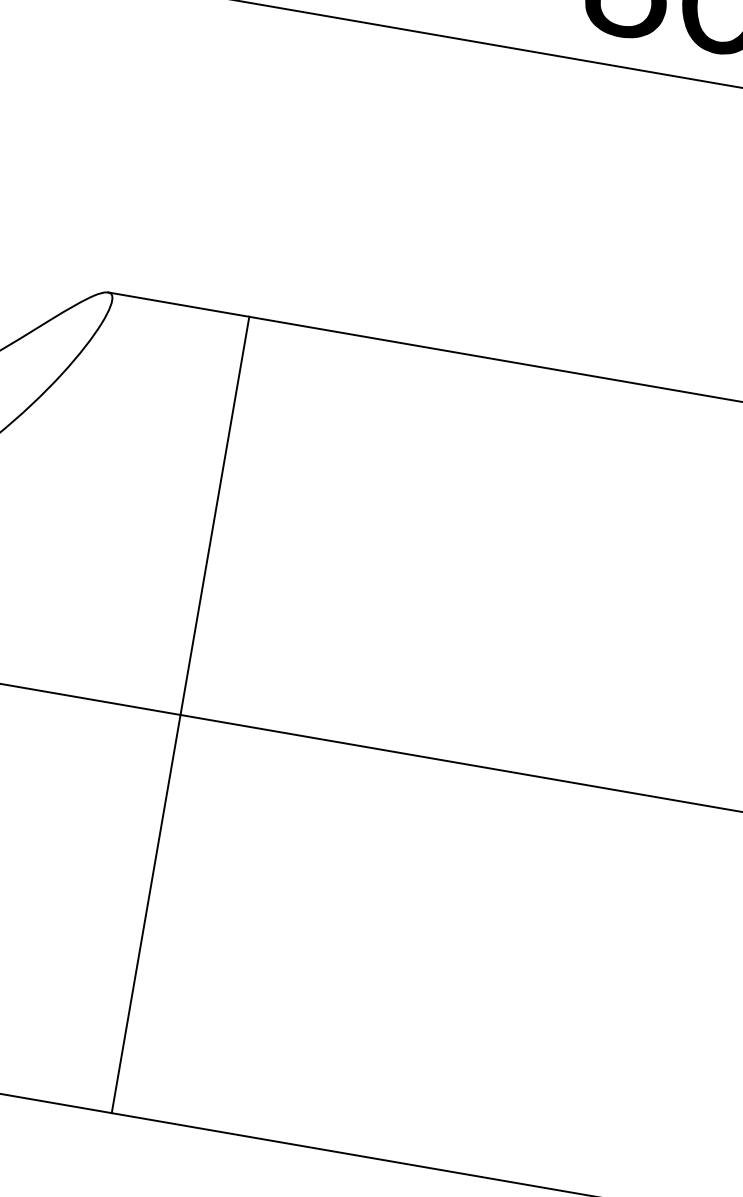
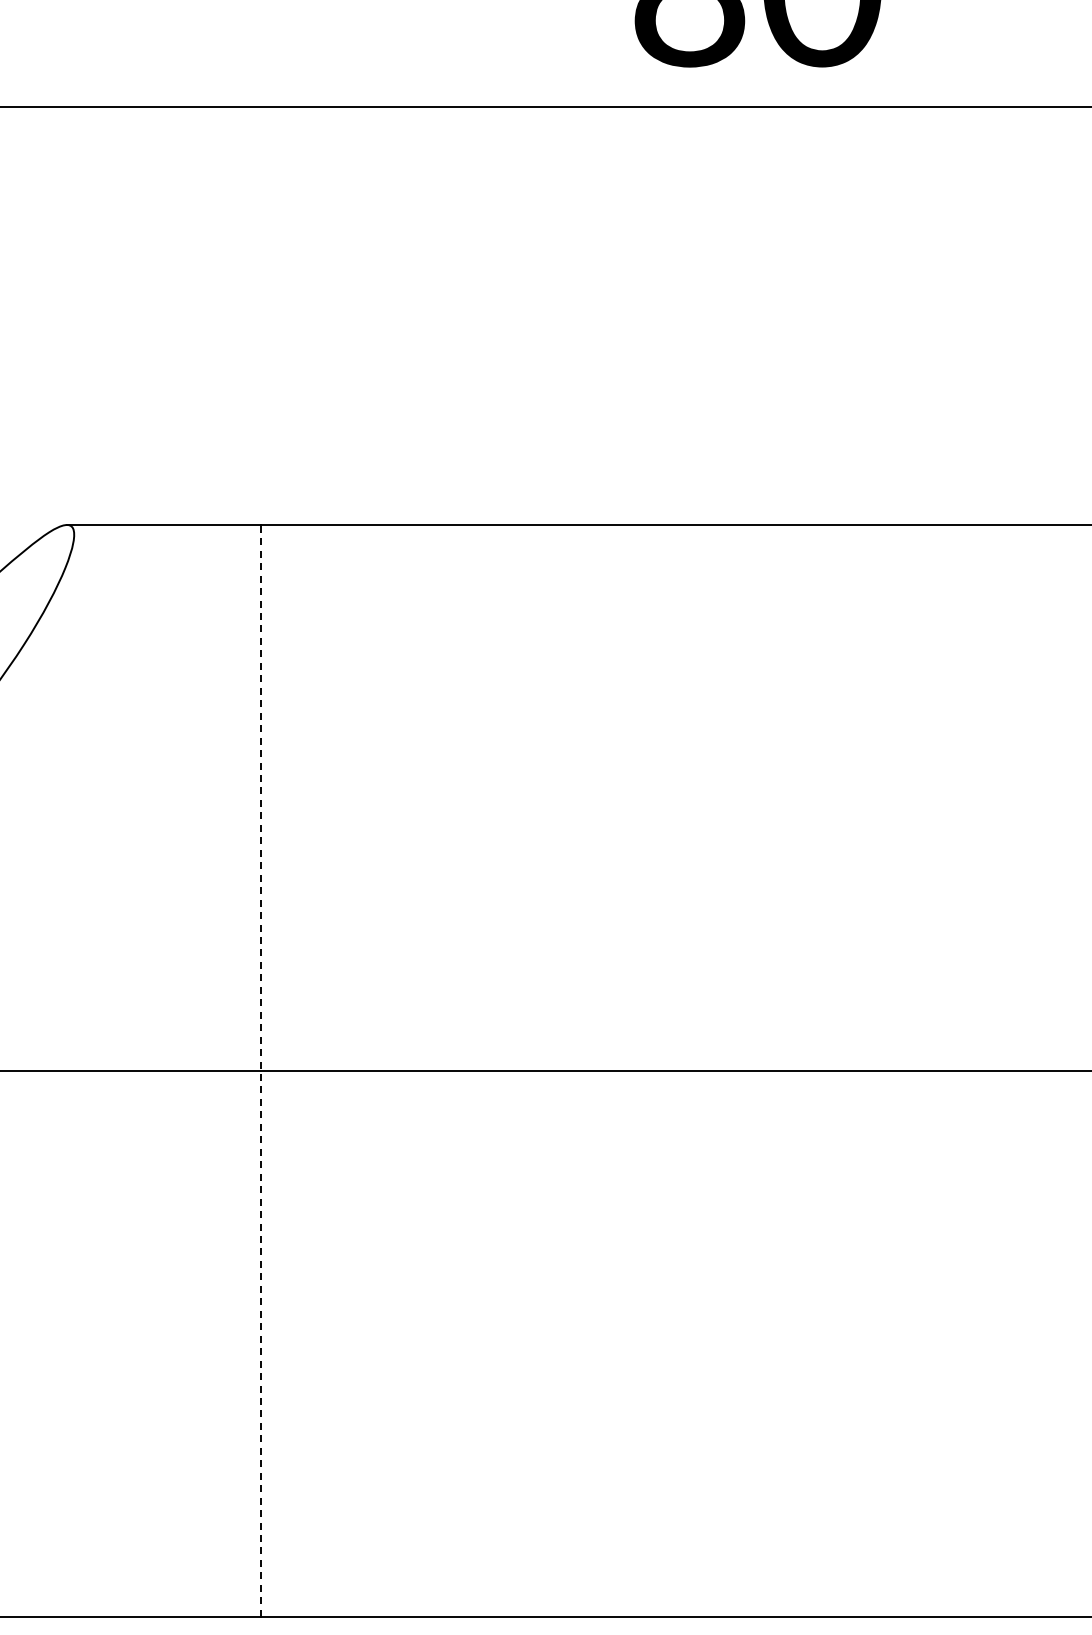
line: (180, 714) -> (260, 1070), solid -> dashed

